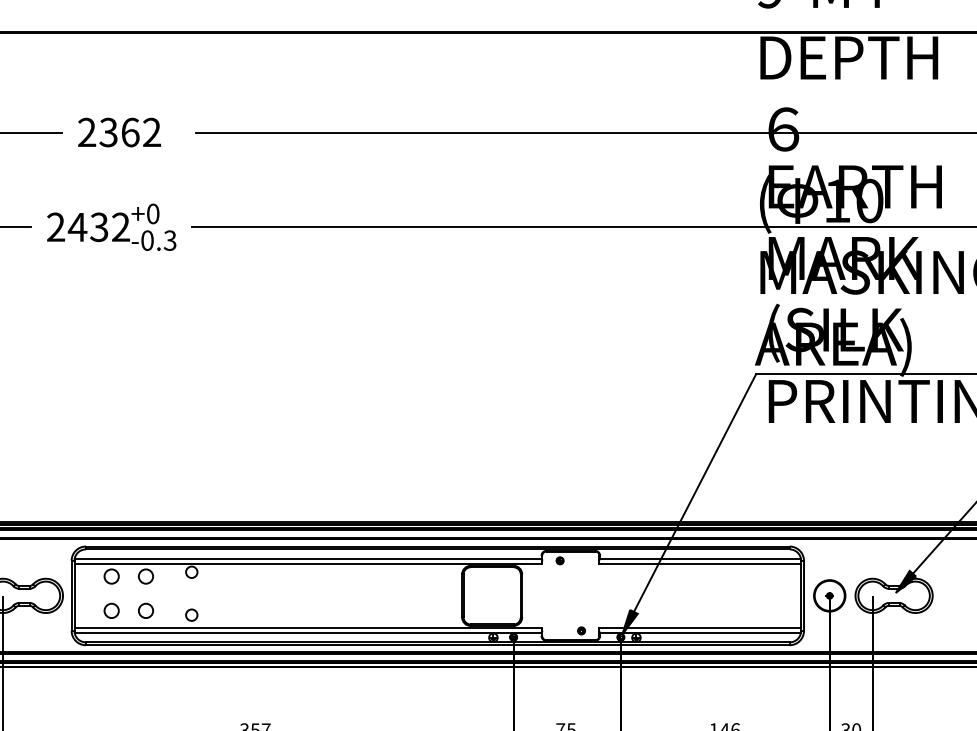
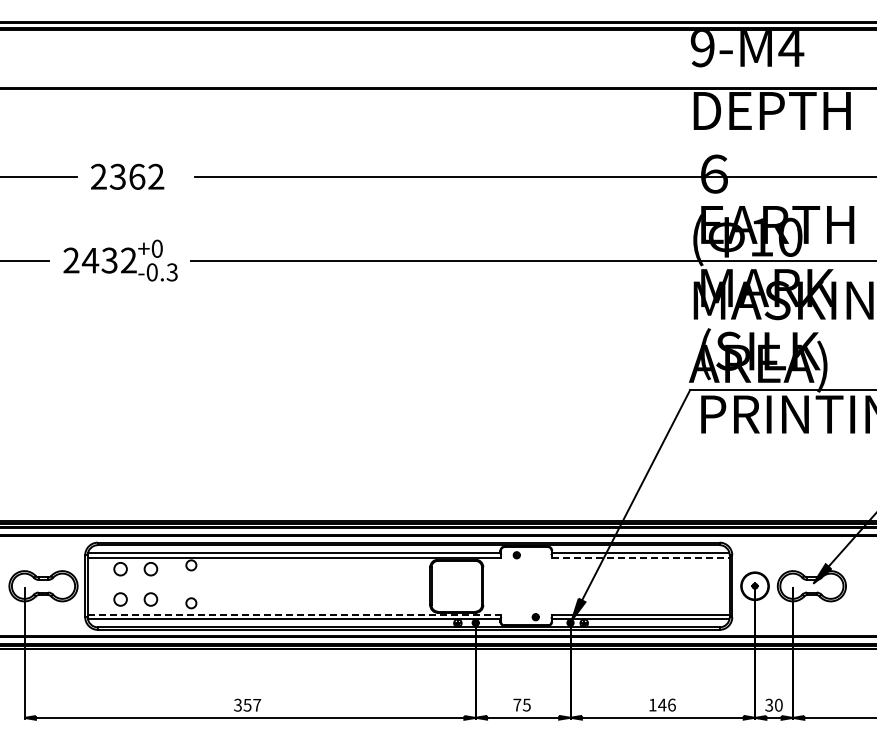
line: (701, 563) -> (641, 557), solid -> dashed
line: (308, 627) -> (294, 614), solid -> dashed

